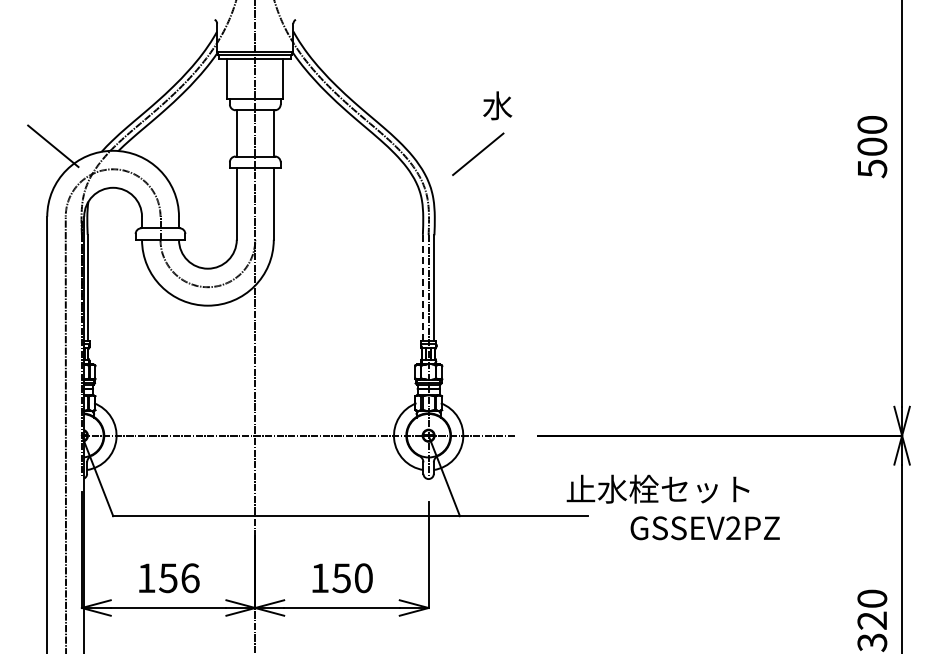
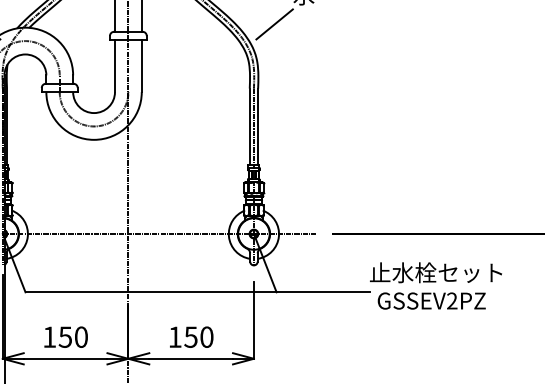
line: (478, 153) -> (274, 23), moved
line: (422, 287) -> (249, 126), dashed -> solid
text: (657, 488) -> (435, 272), moved
text: (704, 528) -> (431, 301), moved
text: (190, 578) -> (81, 337), 156 -> 150

